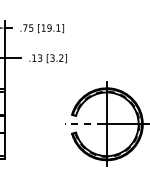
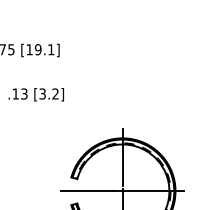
line: (83, 124) -> (88, 191), dashed -> solid

